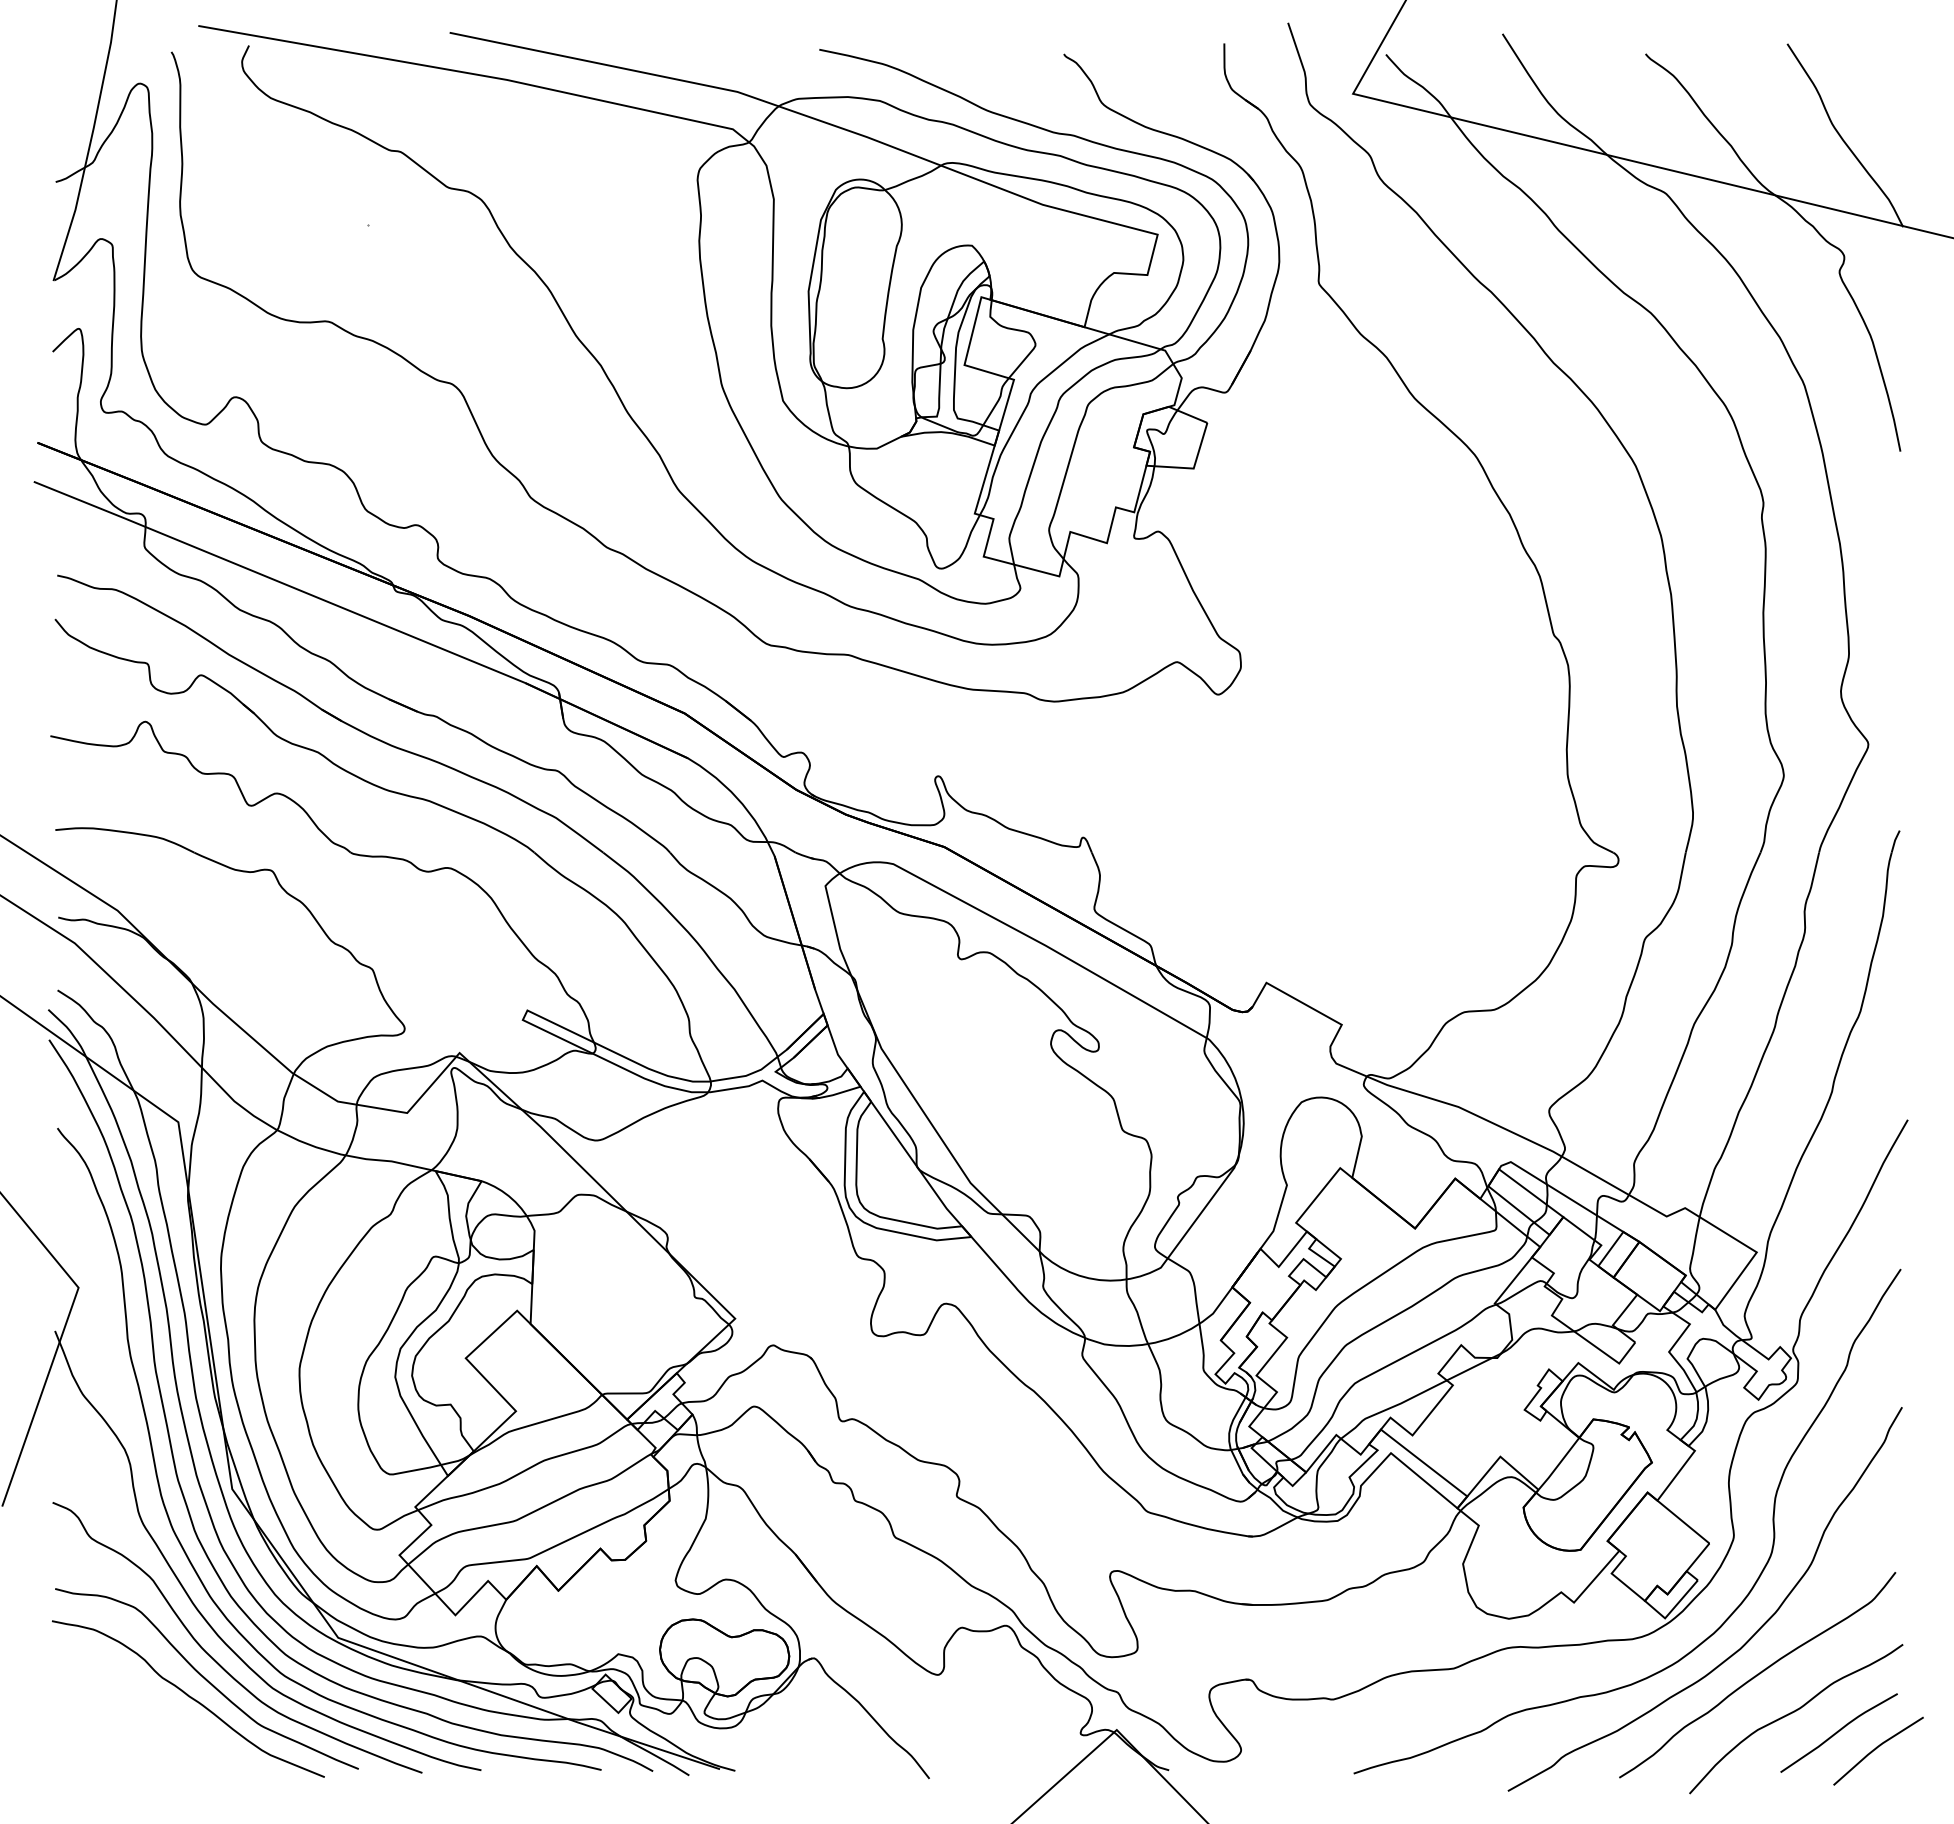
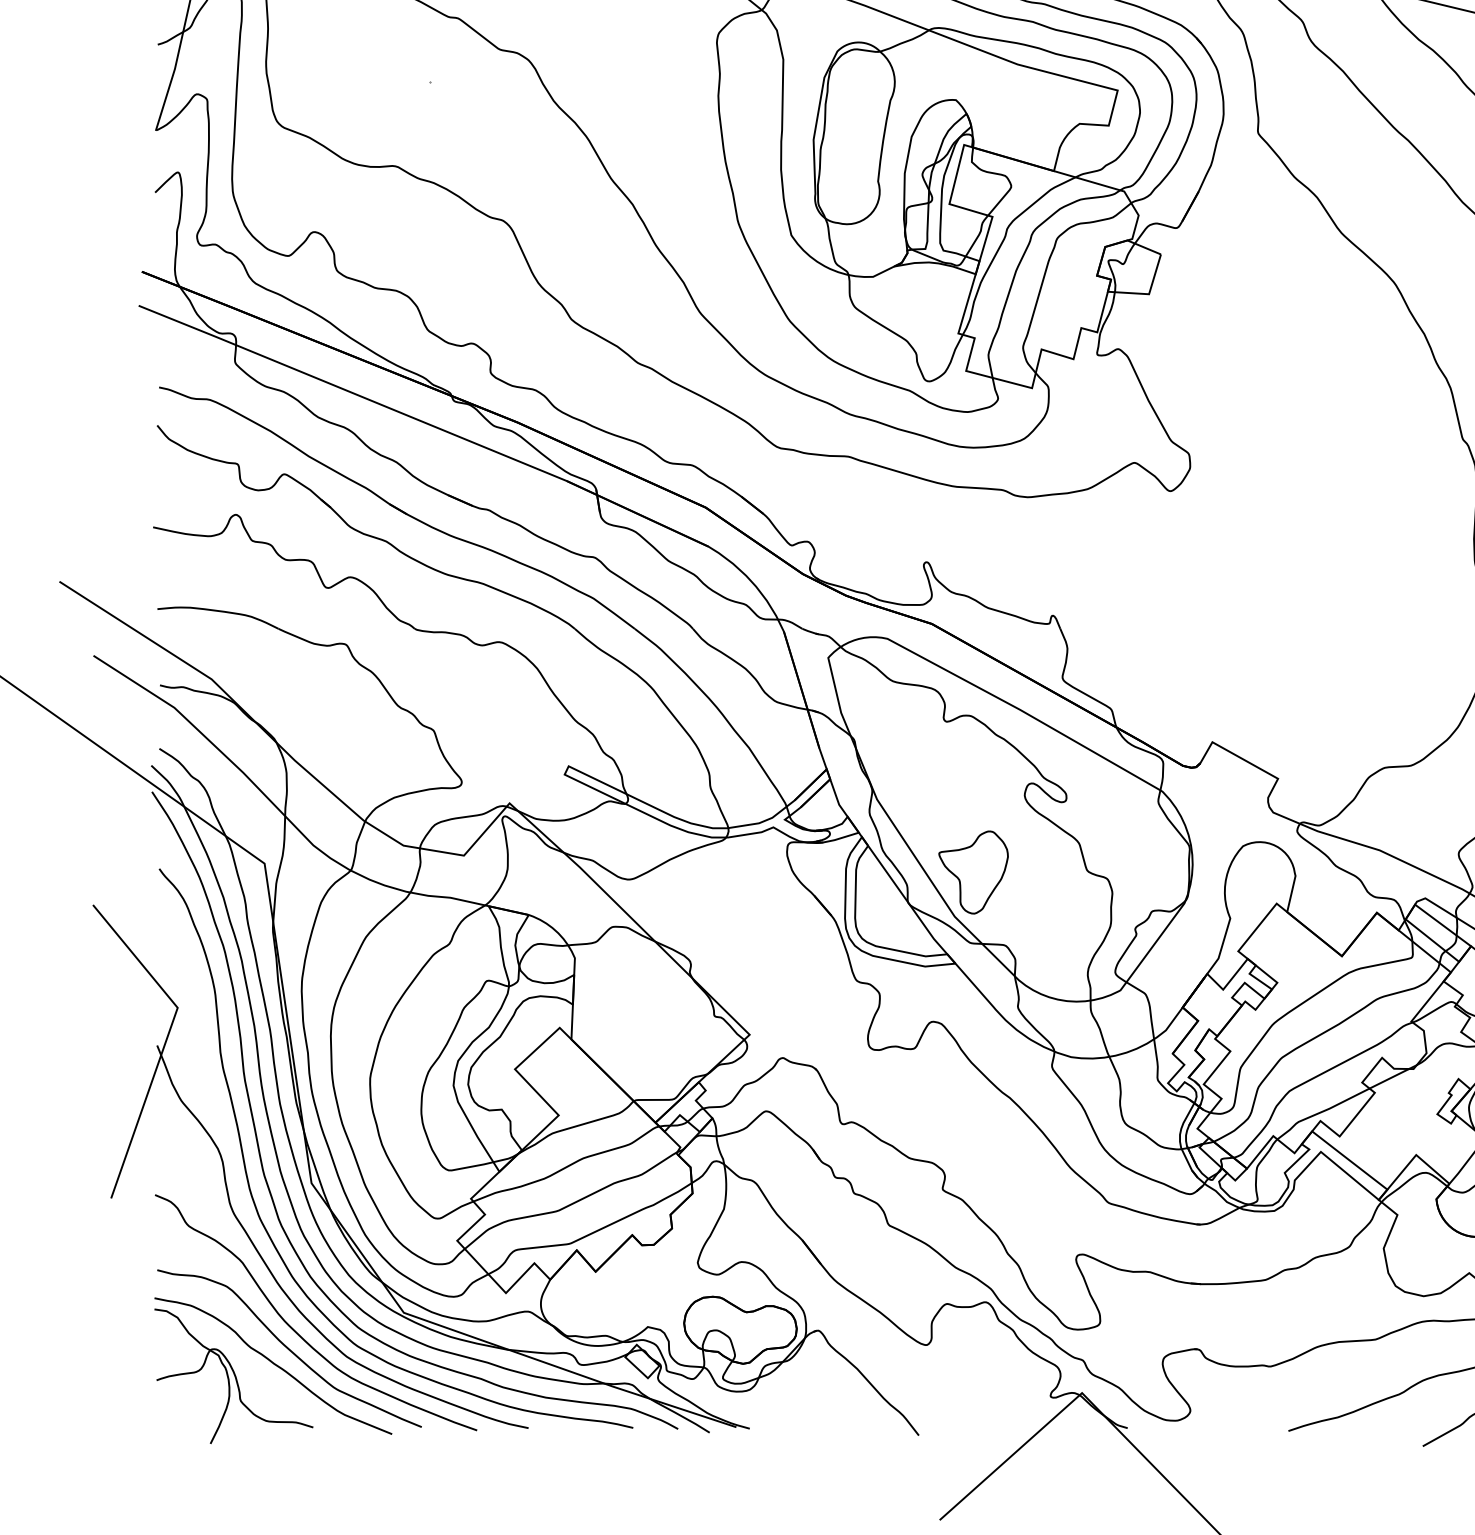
part: (992, 1132) -> (973, 872), added
part: (142, 1710) -> (233, 1376), added

